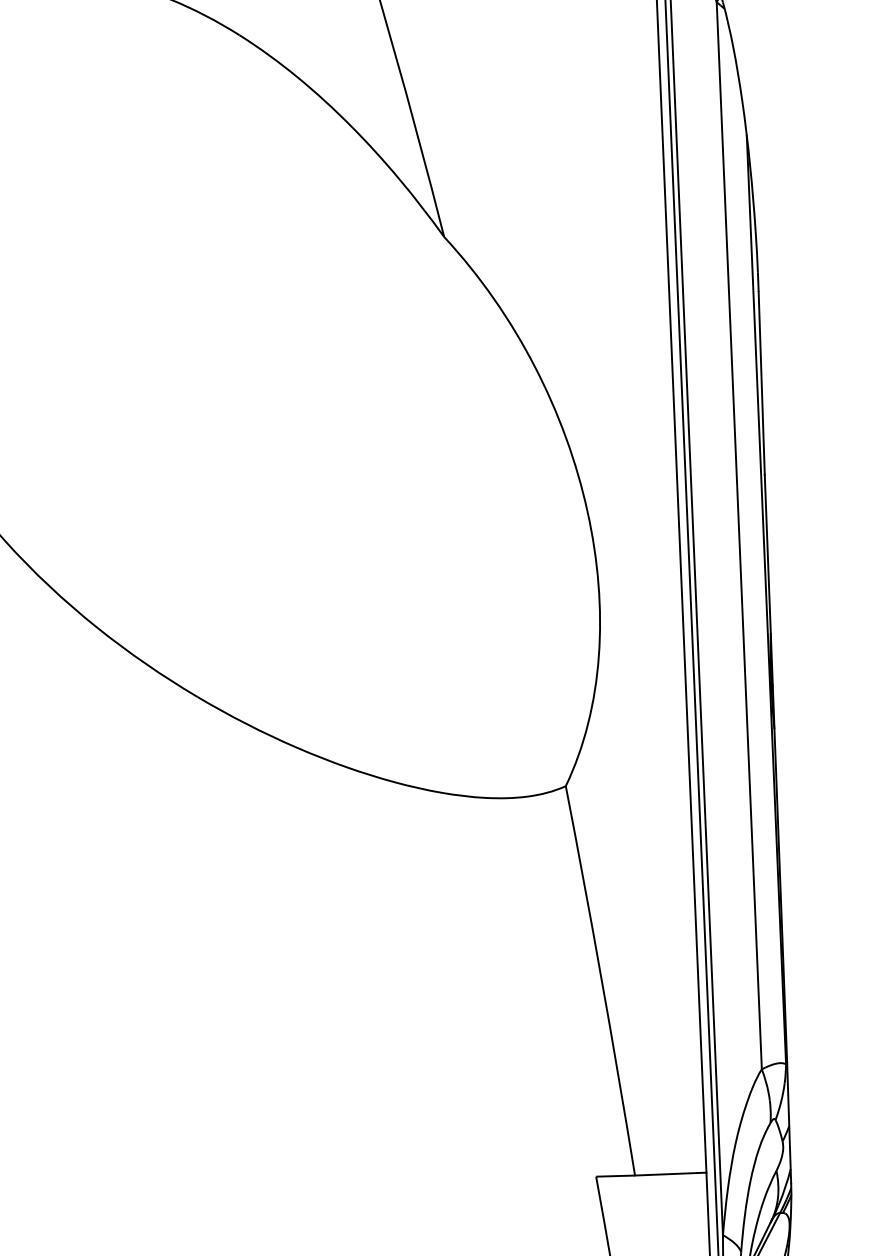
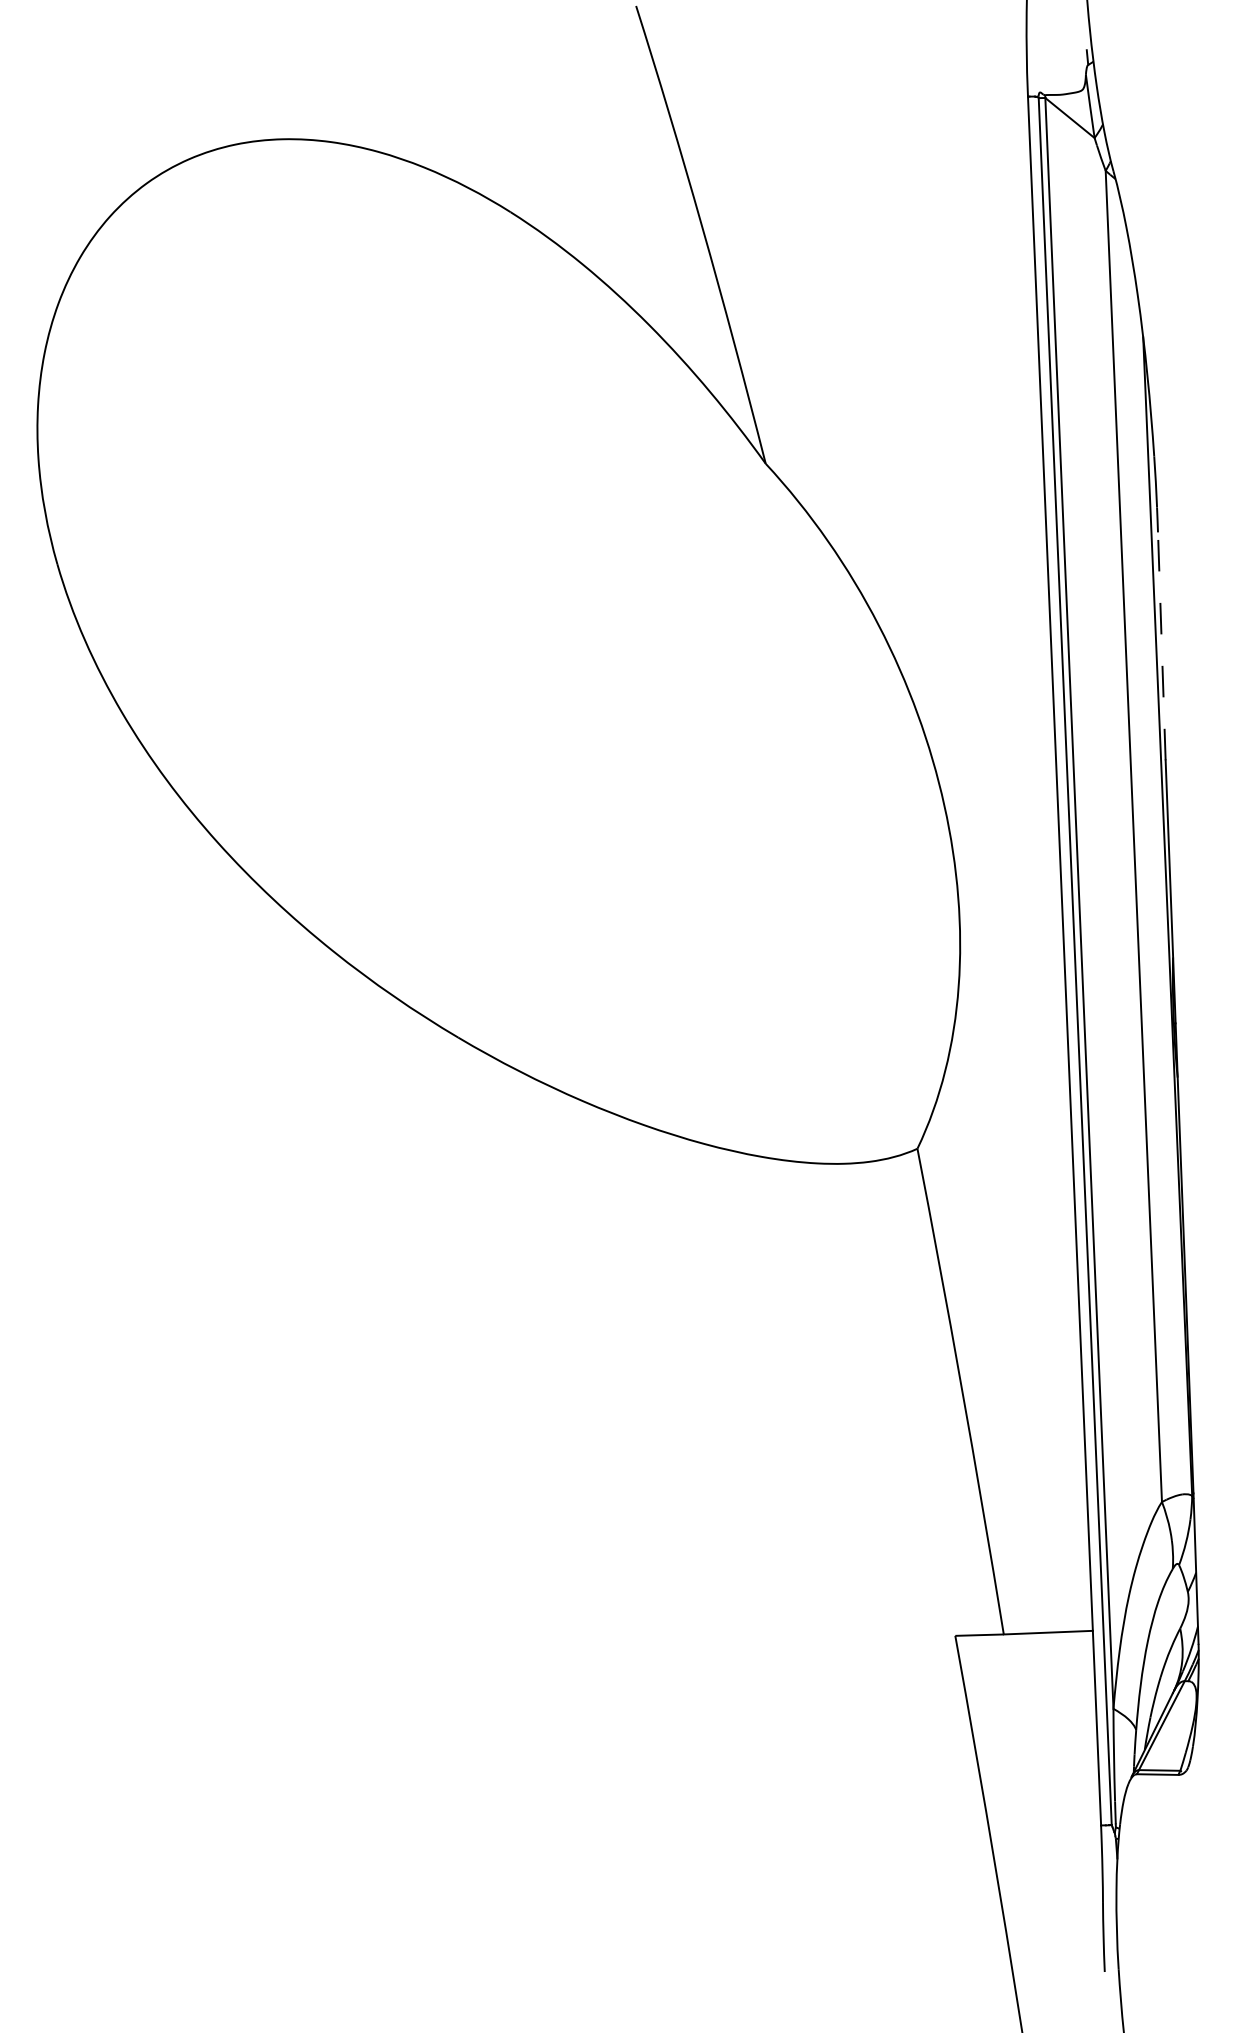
line: (761, 382) -> (1161, 645), solid -> dashed

